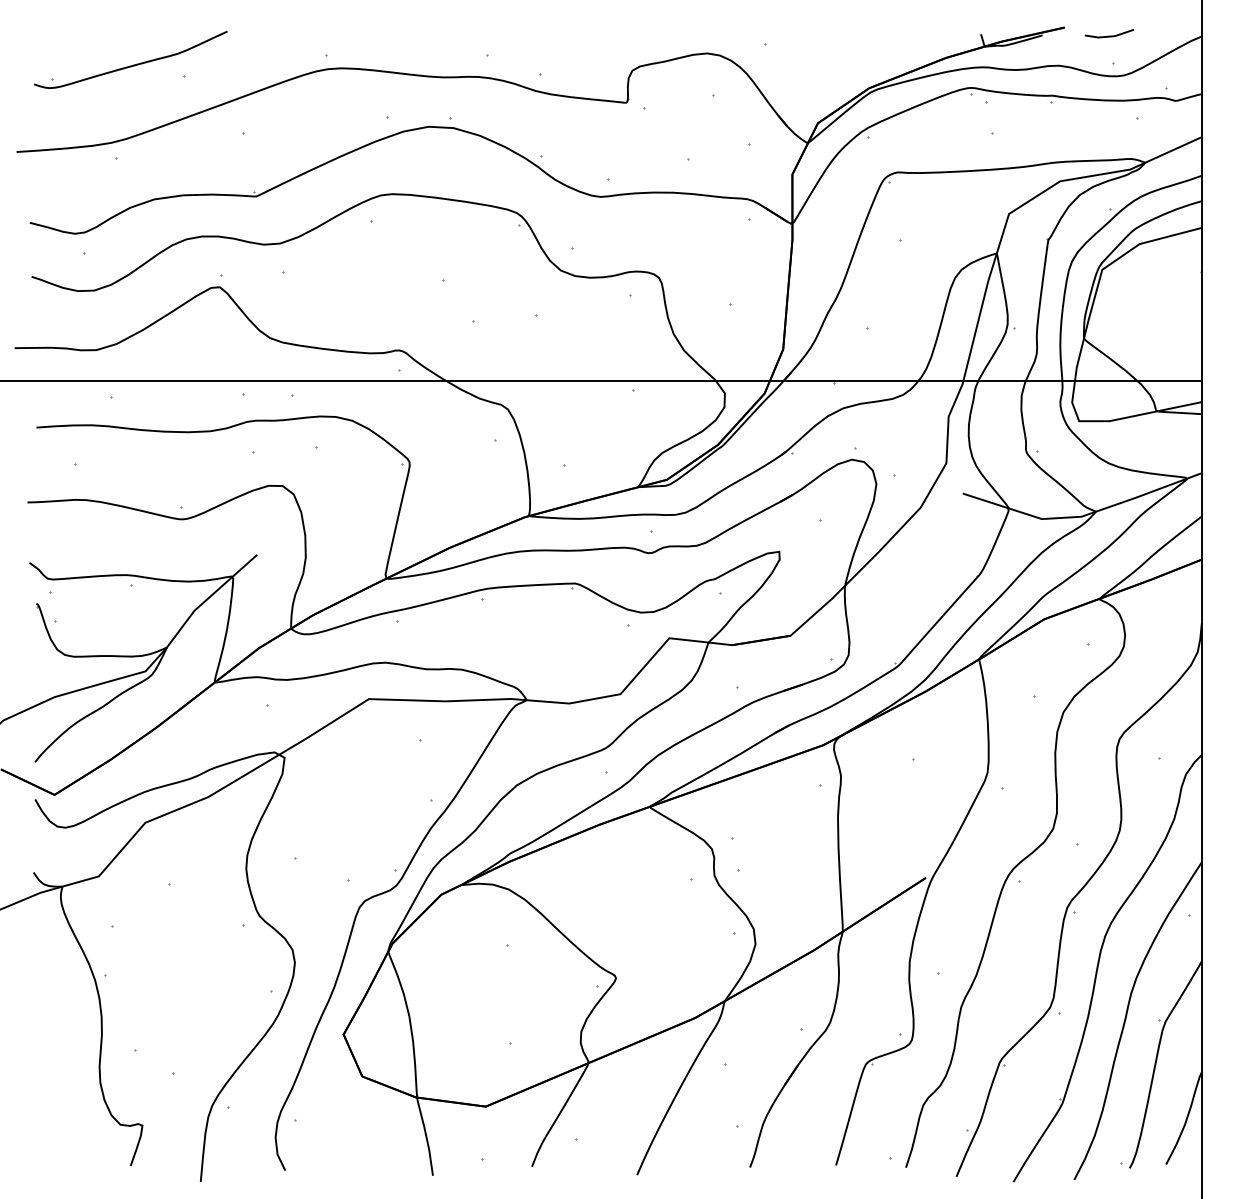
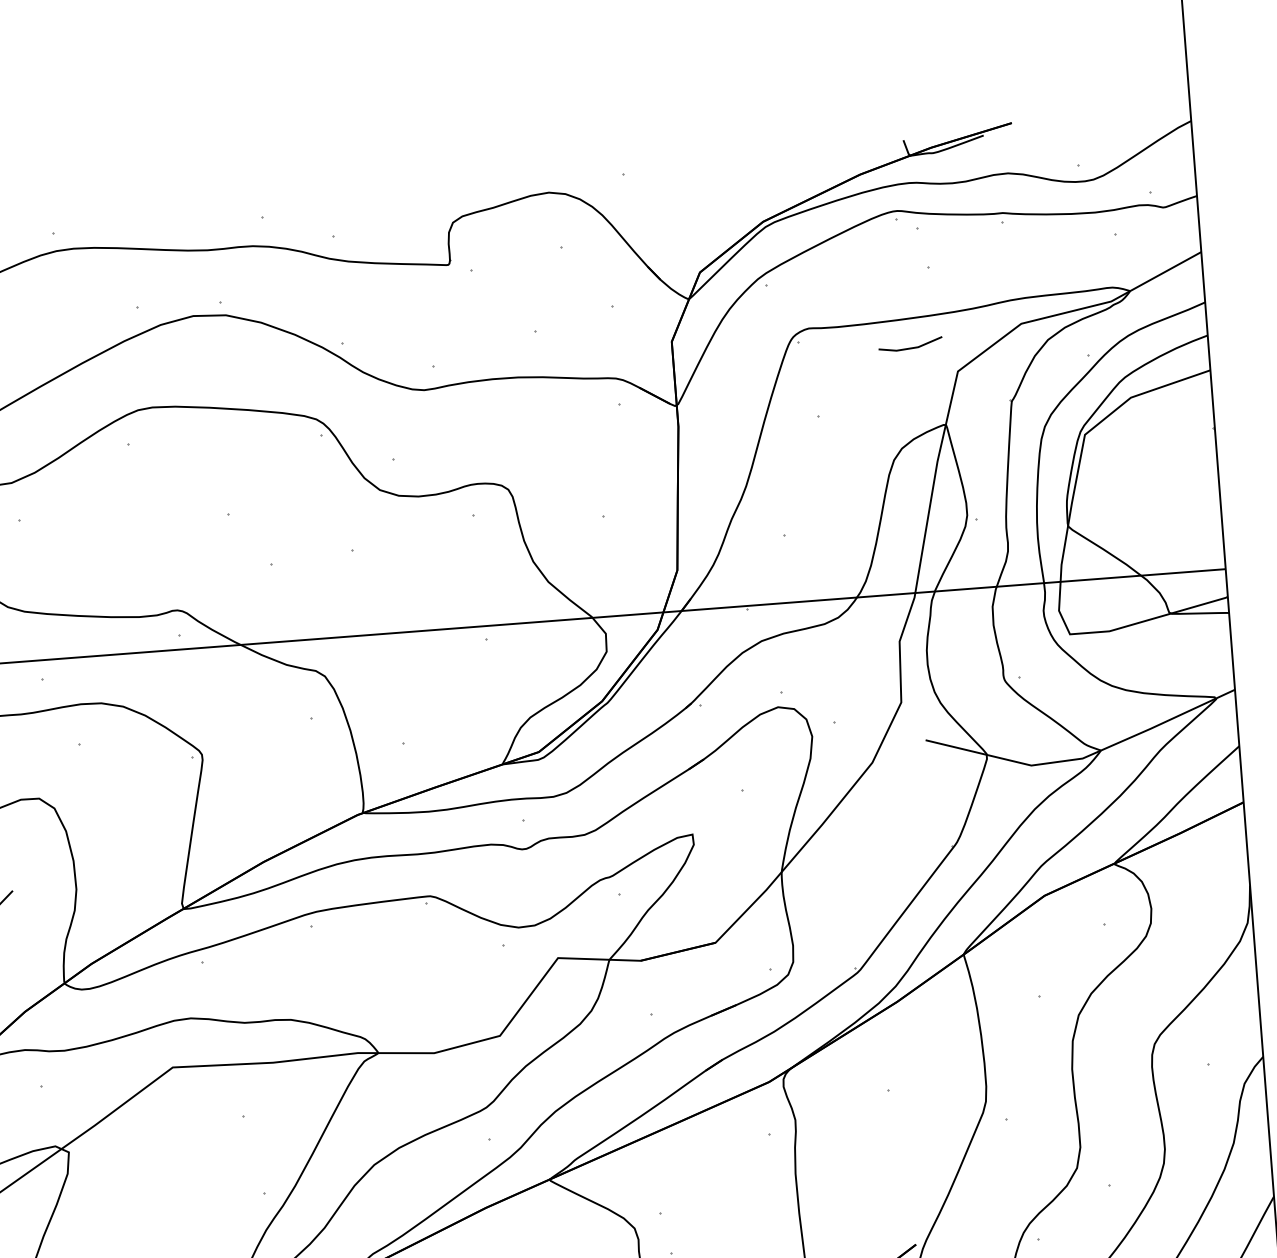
line: (1109, 35) -> (910, 346), moved

